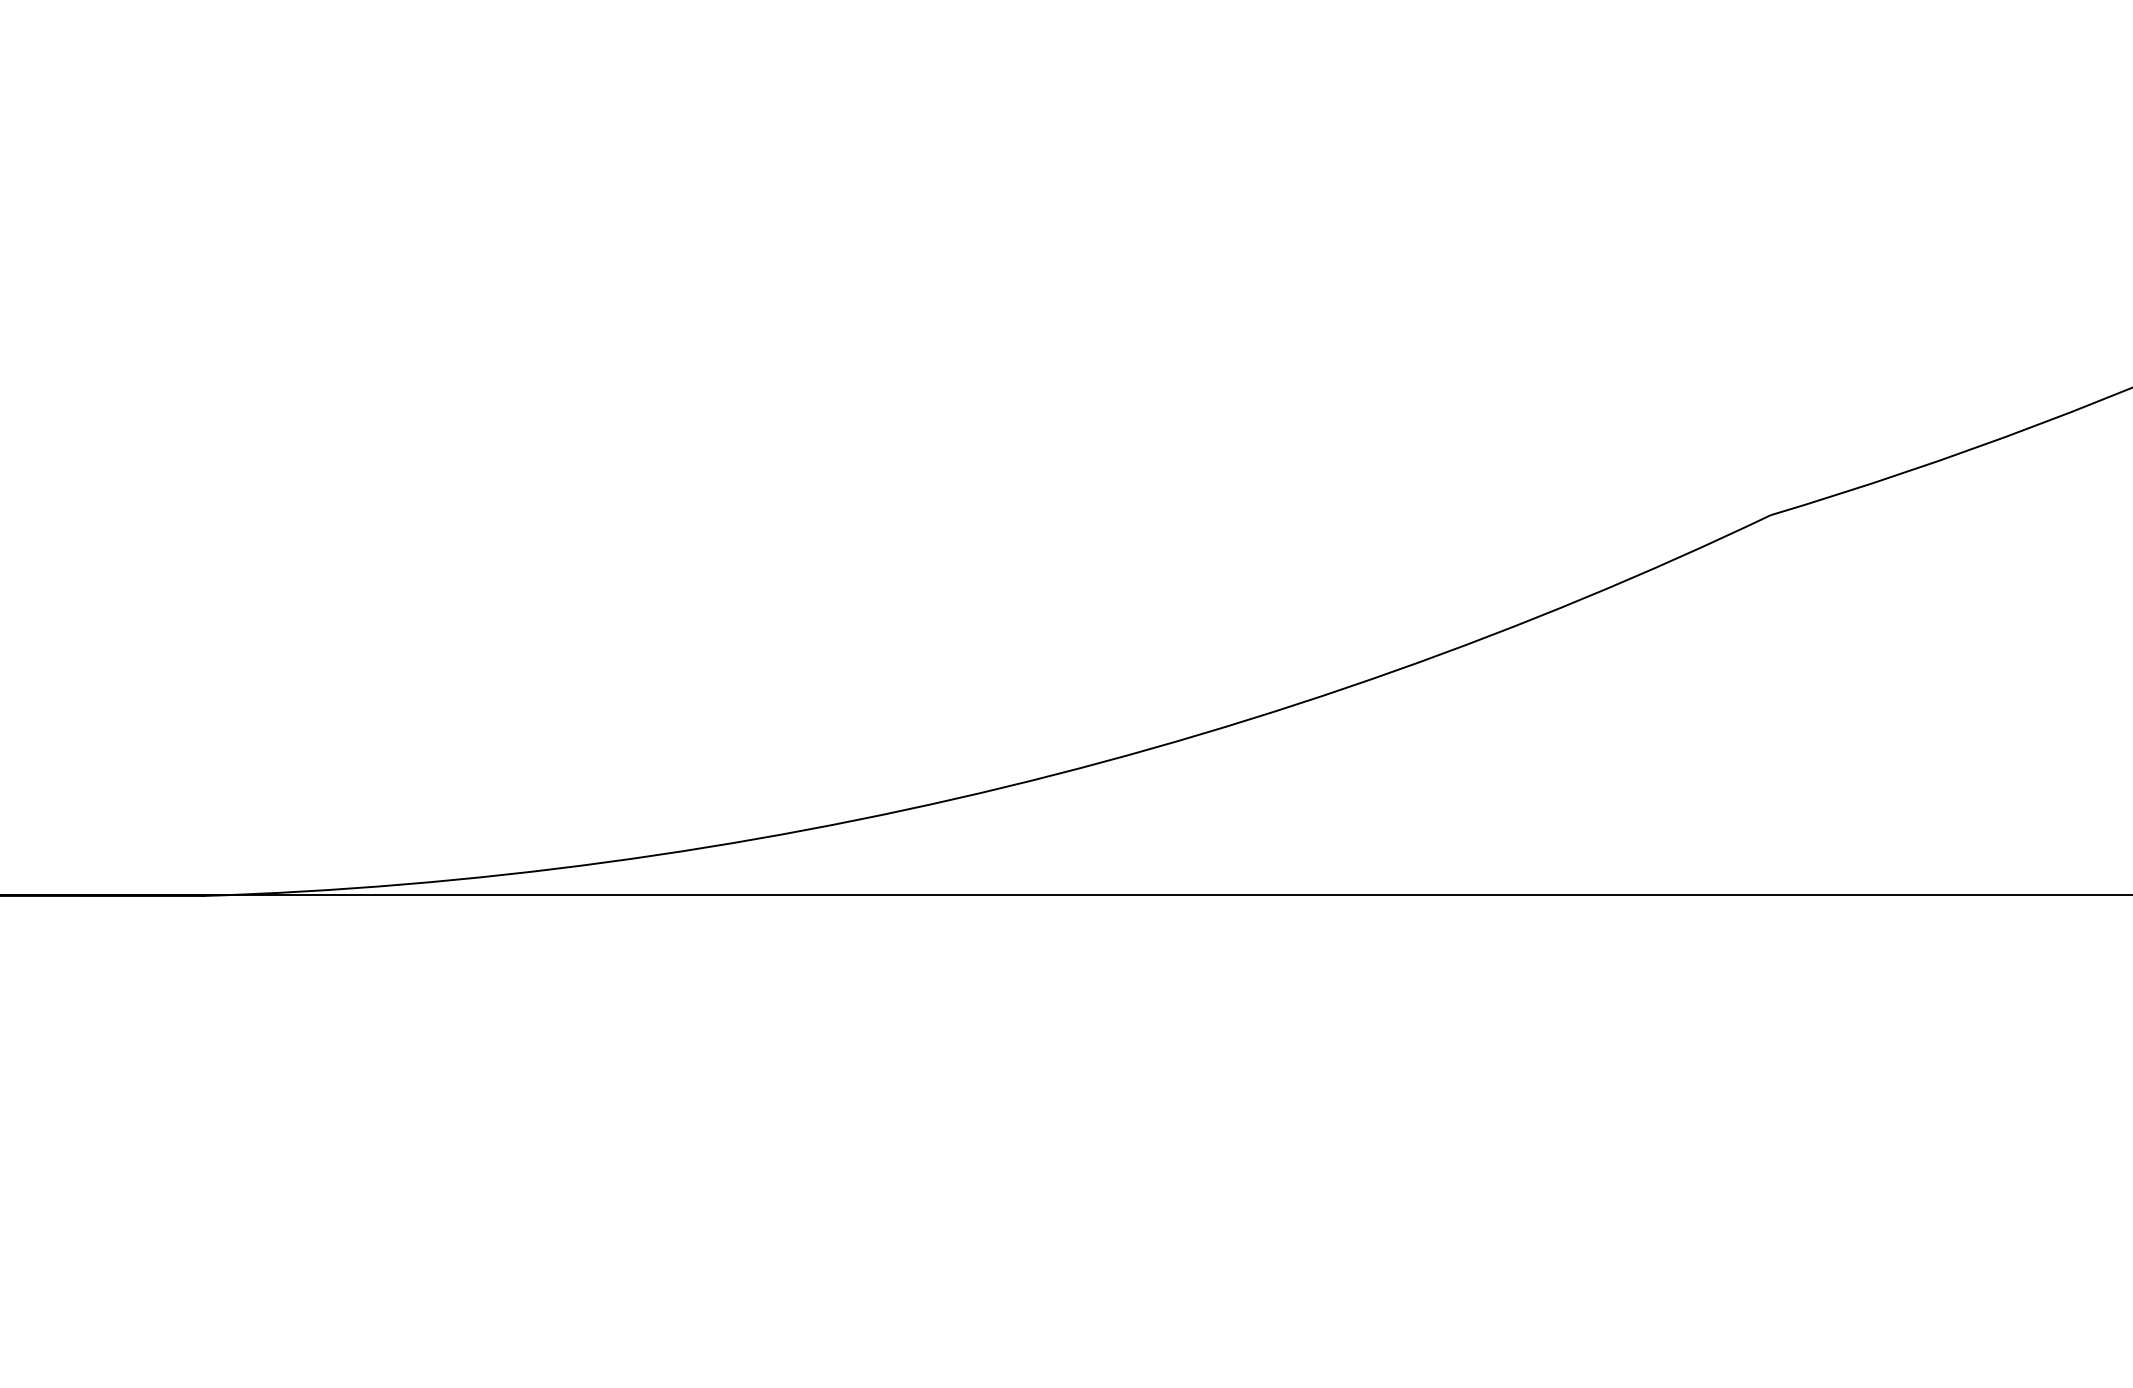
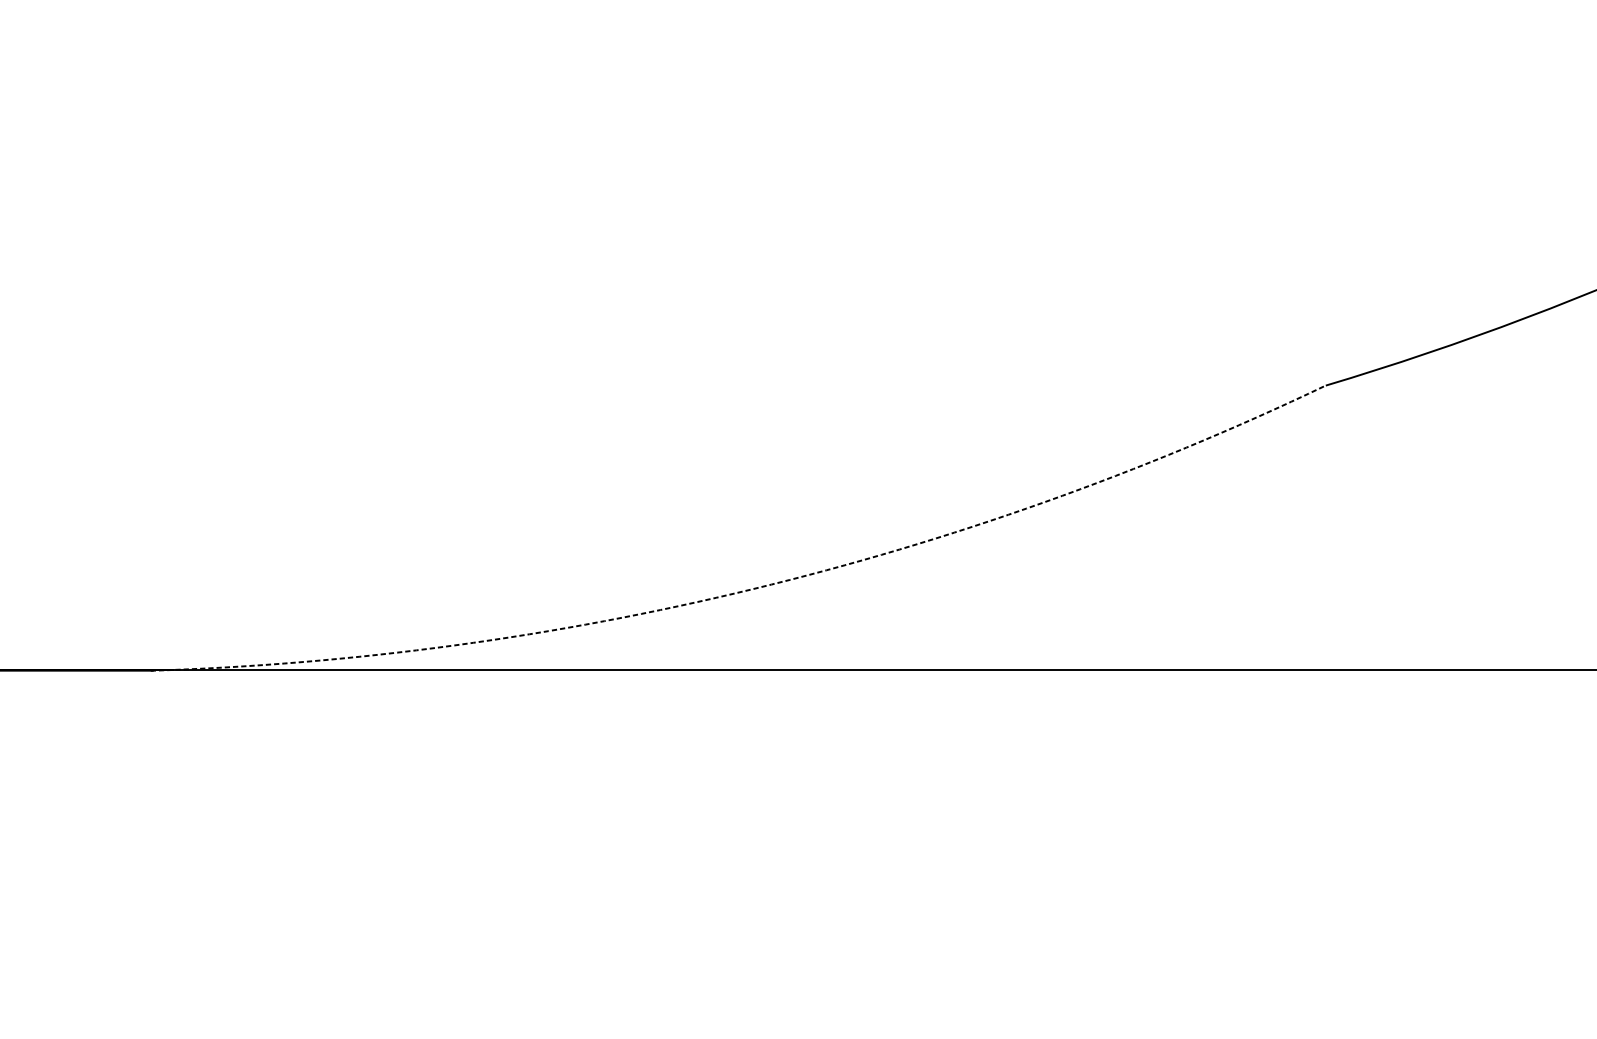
arc: (1005, 787) -> (752, 589), solid -> dashed

